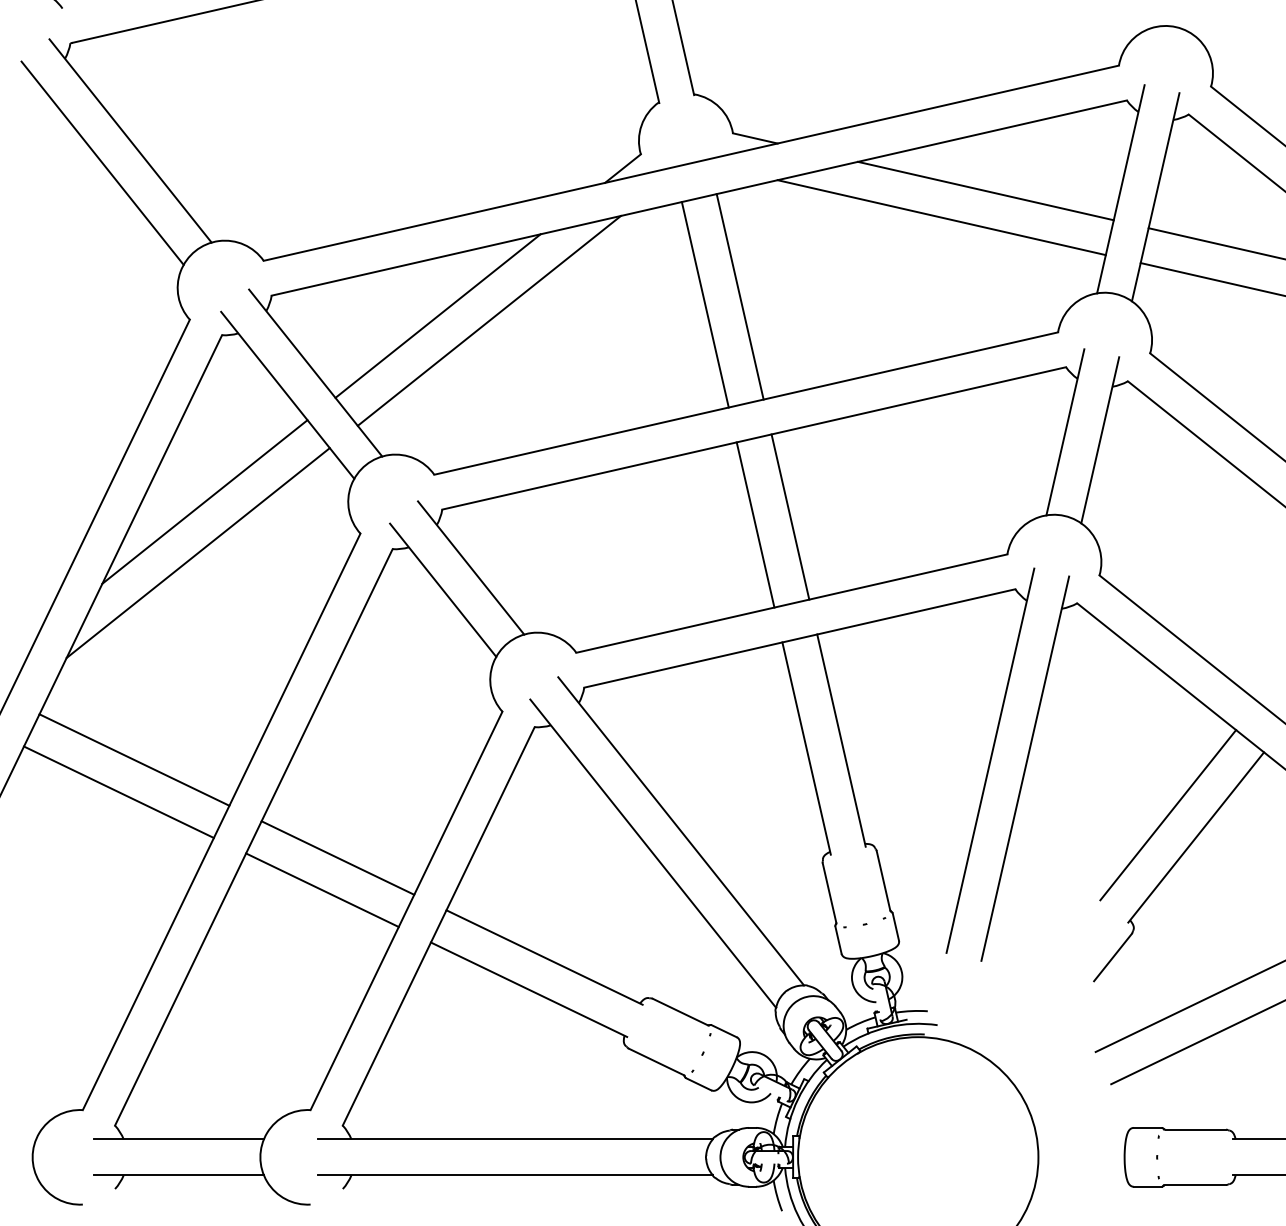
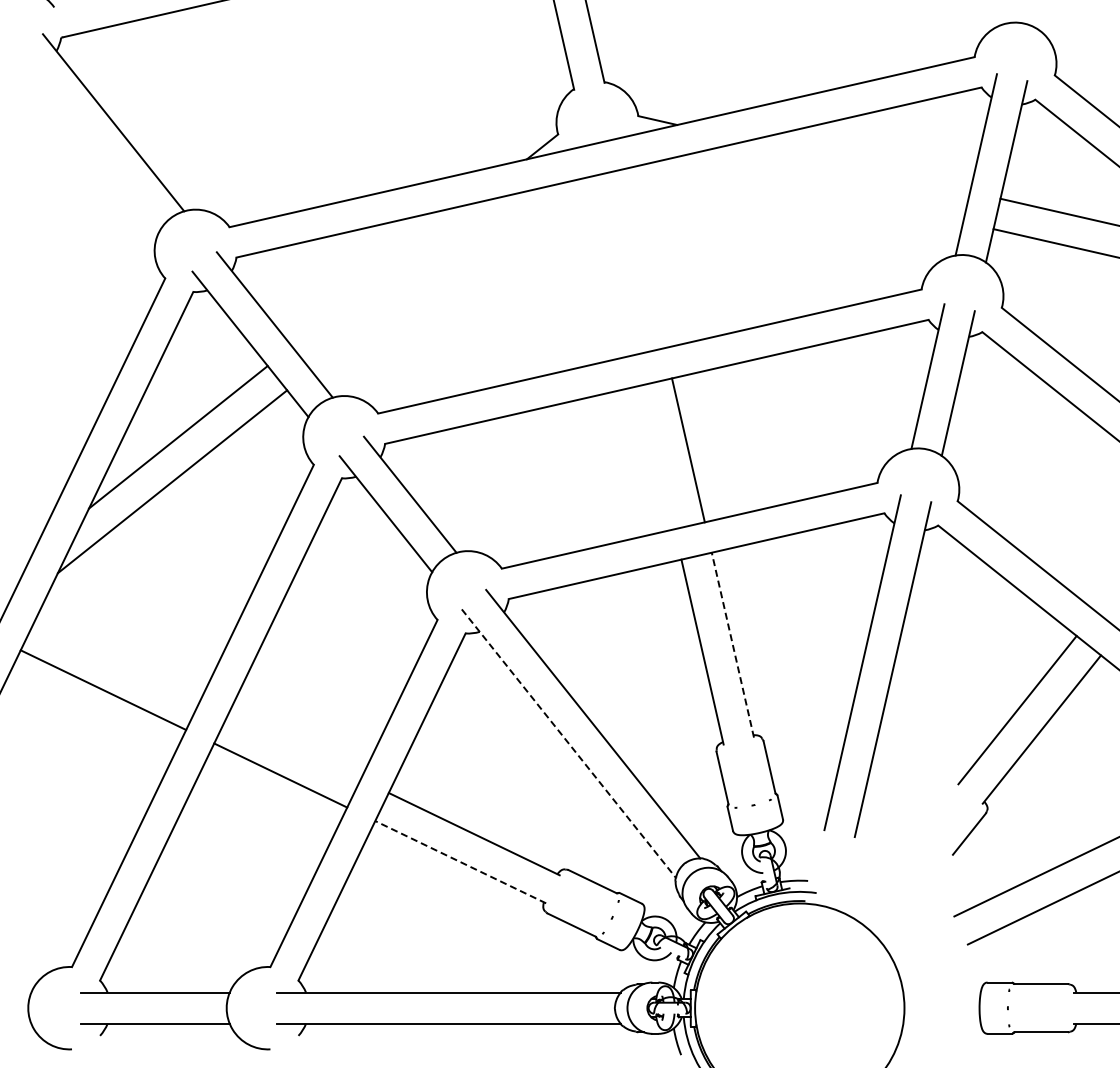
line: (101, 162) -> (88, 141), removed
line: (985, 189) -> (858, 165), removed
line: (942, 217) -> (820, 189), removed
line: (739, 296) -> (644, 258), removed
line: (704, 304) -> (613, 265), removed
line: (438, 316) -> (381, 275), removed
line: (488, 320) -> (425, 279), removed
line: (754, 525) -> (657, 457), removed
line: (841, 740) -> (732, 645), solid -> dashed
line: (133, 759) -> (116, 661), removed
line: (652, 853) -> (568, 743), solid -> dashed
line: (337, 858) -> (293, 747), removed
line: (528, 990) -> (460, 862), solid -> dashed

